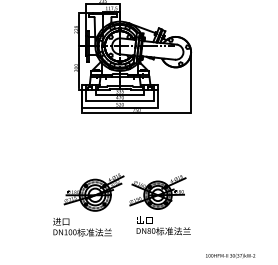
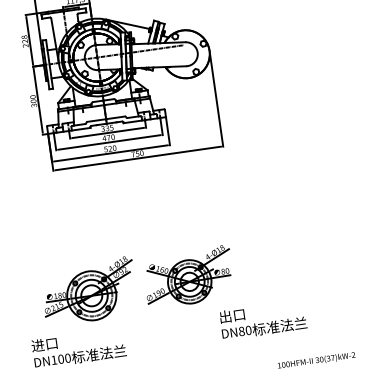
text: (163, 225) -> (262, 319), moved

